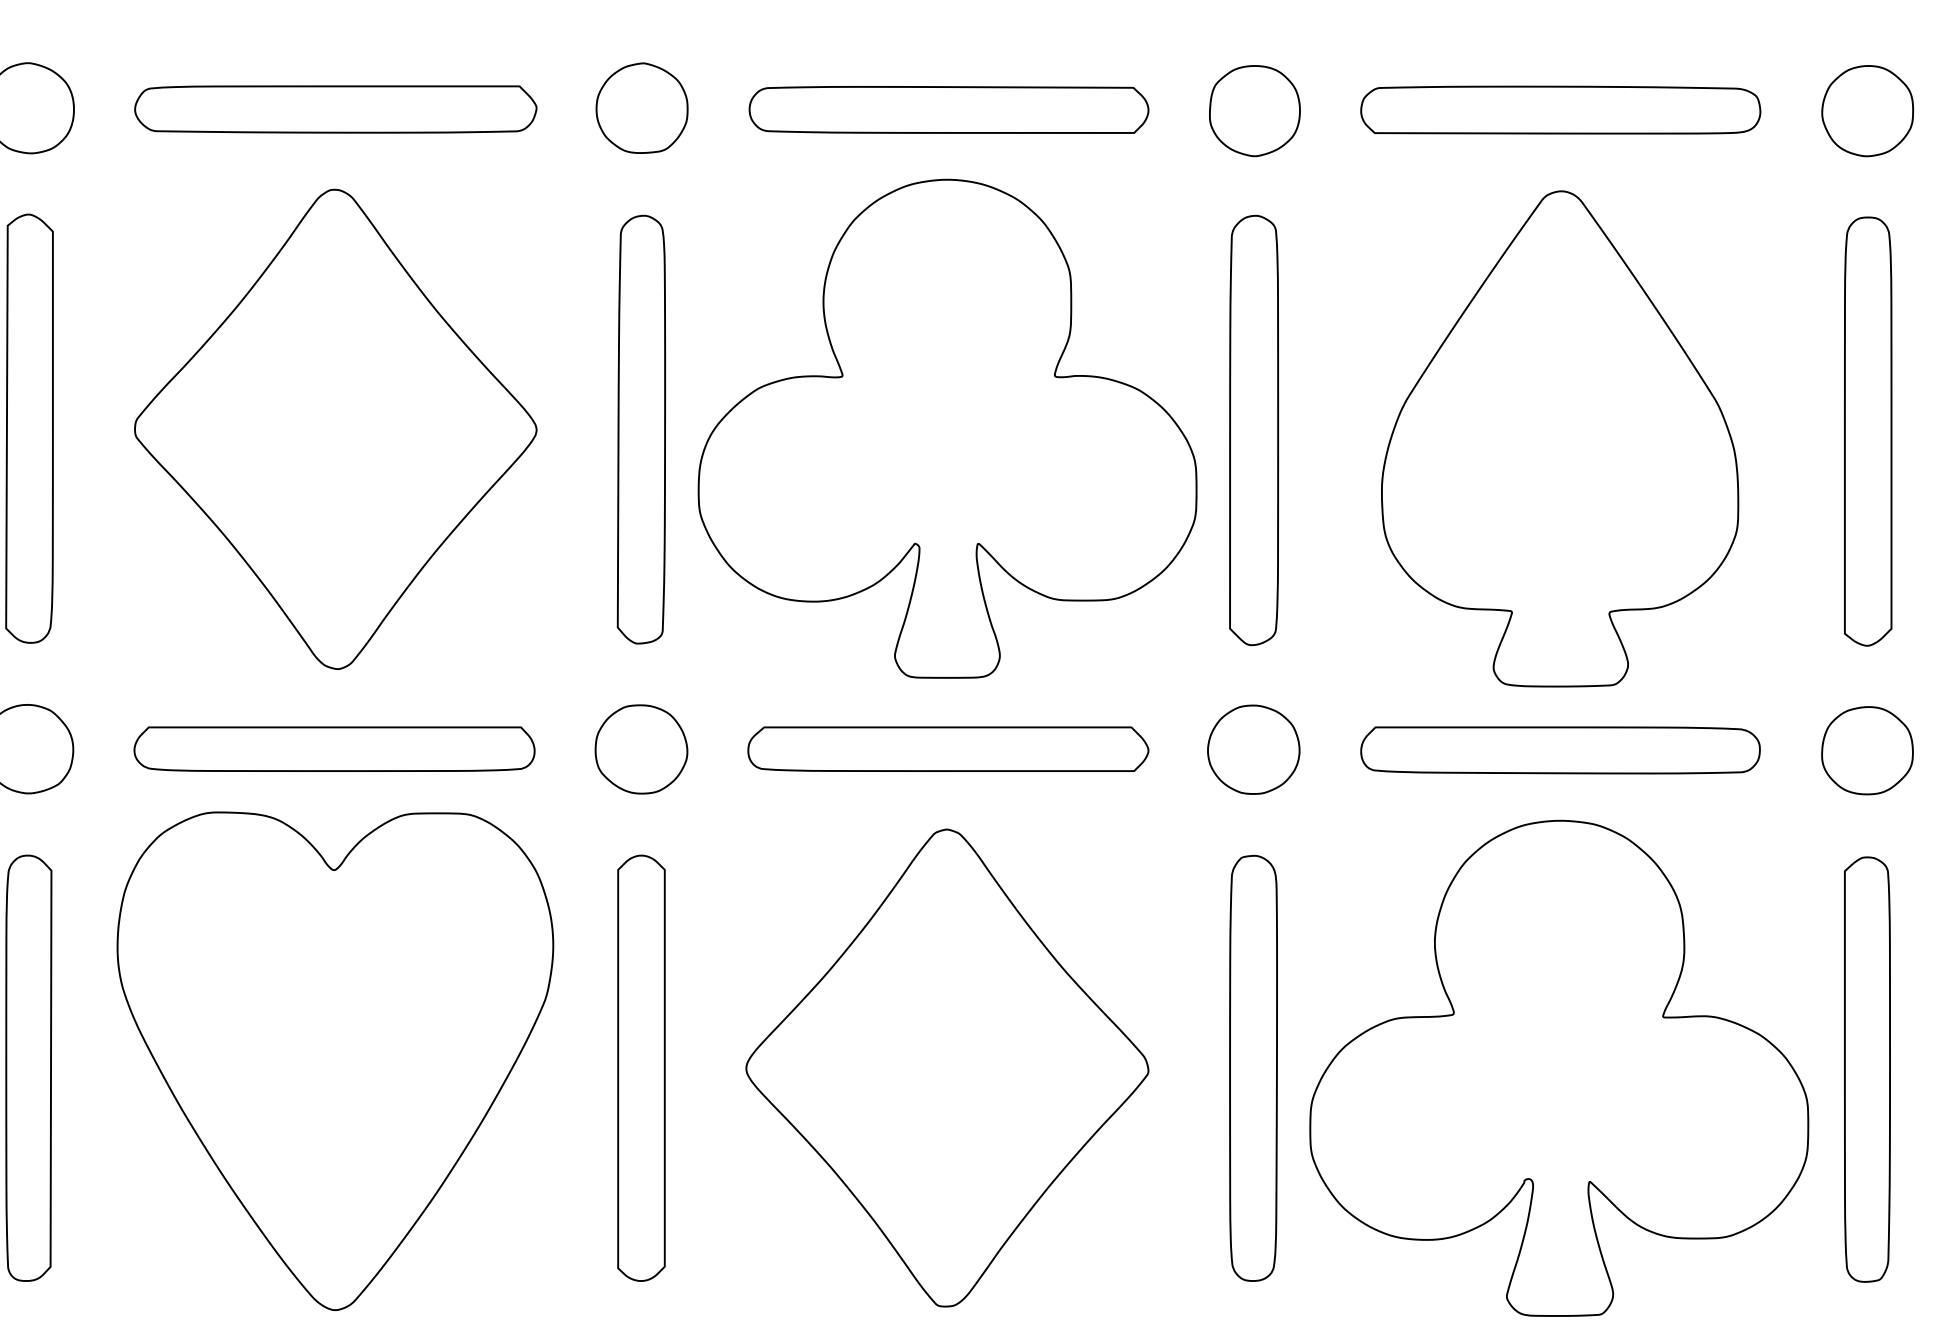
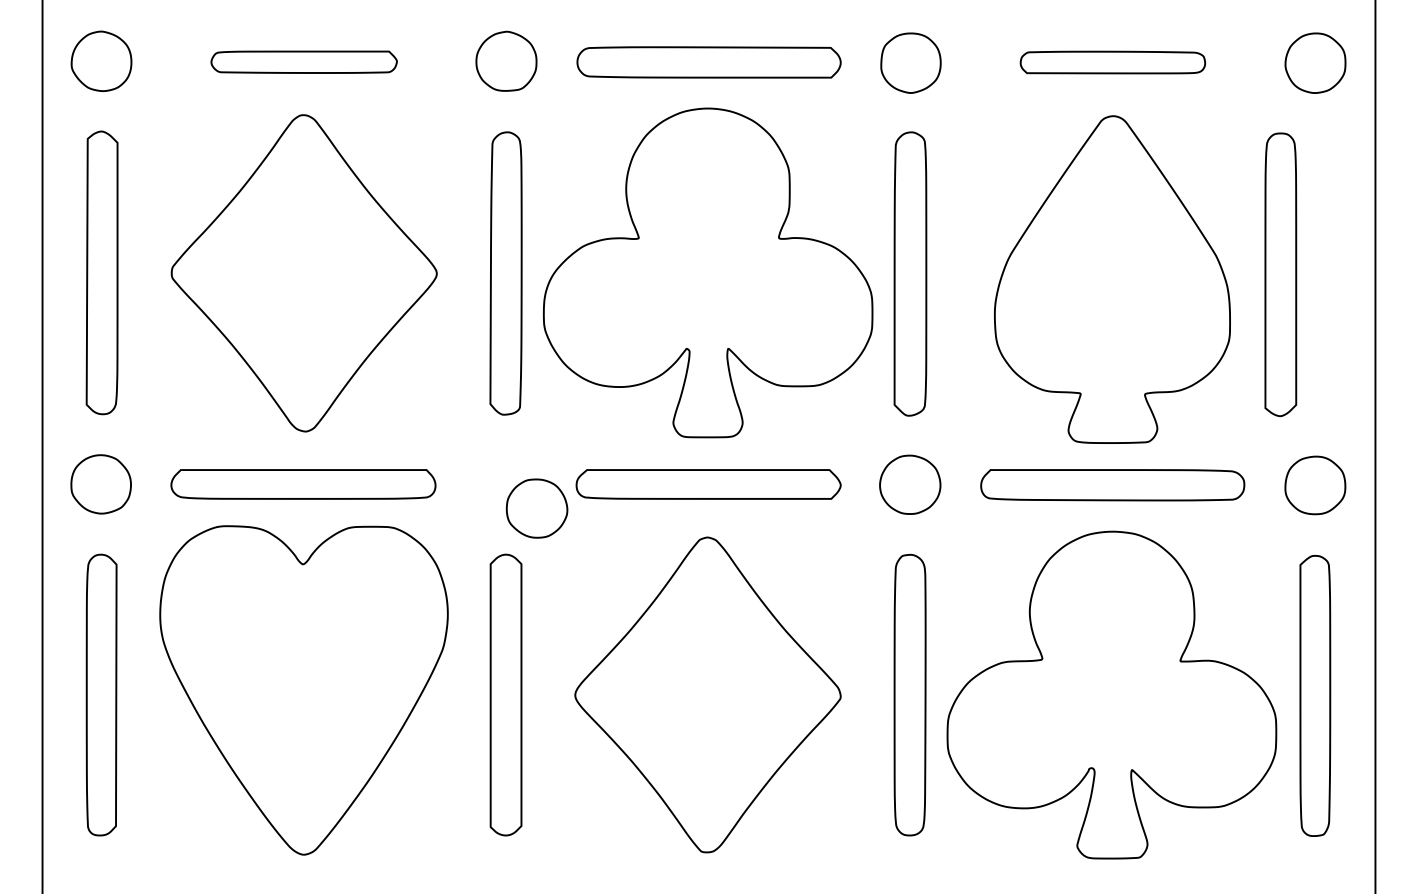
part: (334, 110) -> (303, 62), size x0.7
part: (1560, 110) -> (1112, 62), size x0.7
part: (1867, 431) -> (1280, 274), moved
part: (640, 749) -> (536, 508), moved

